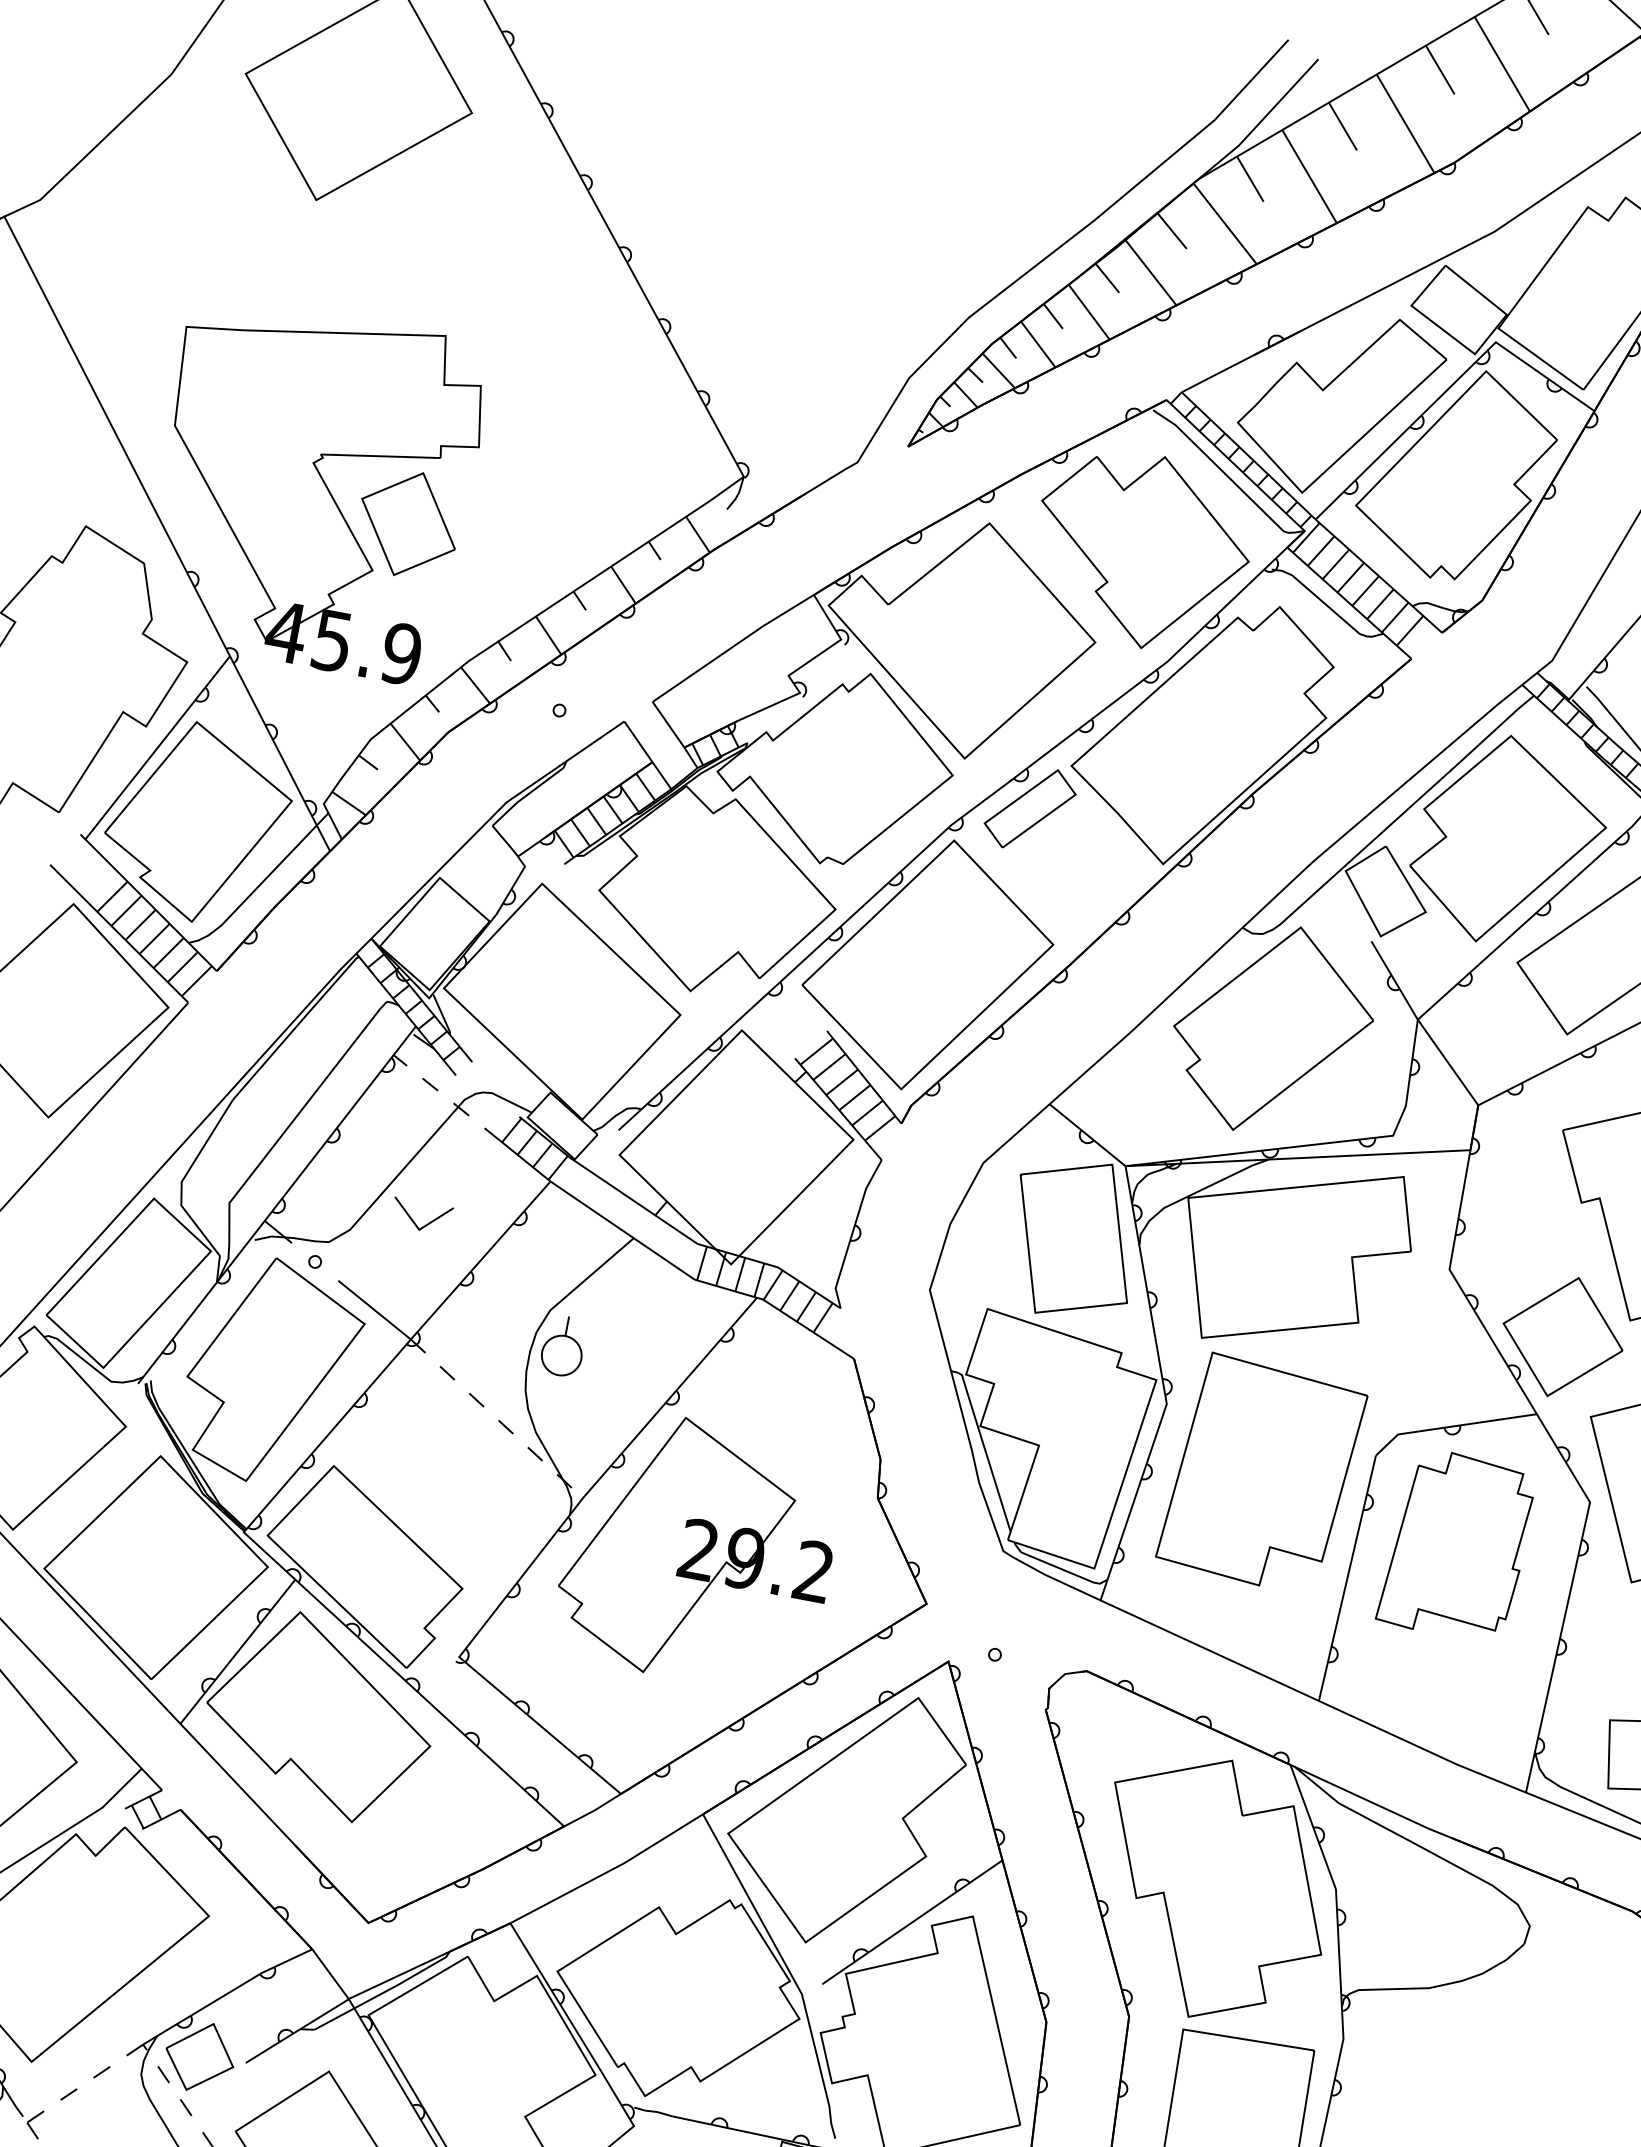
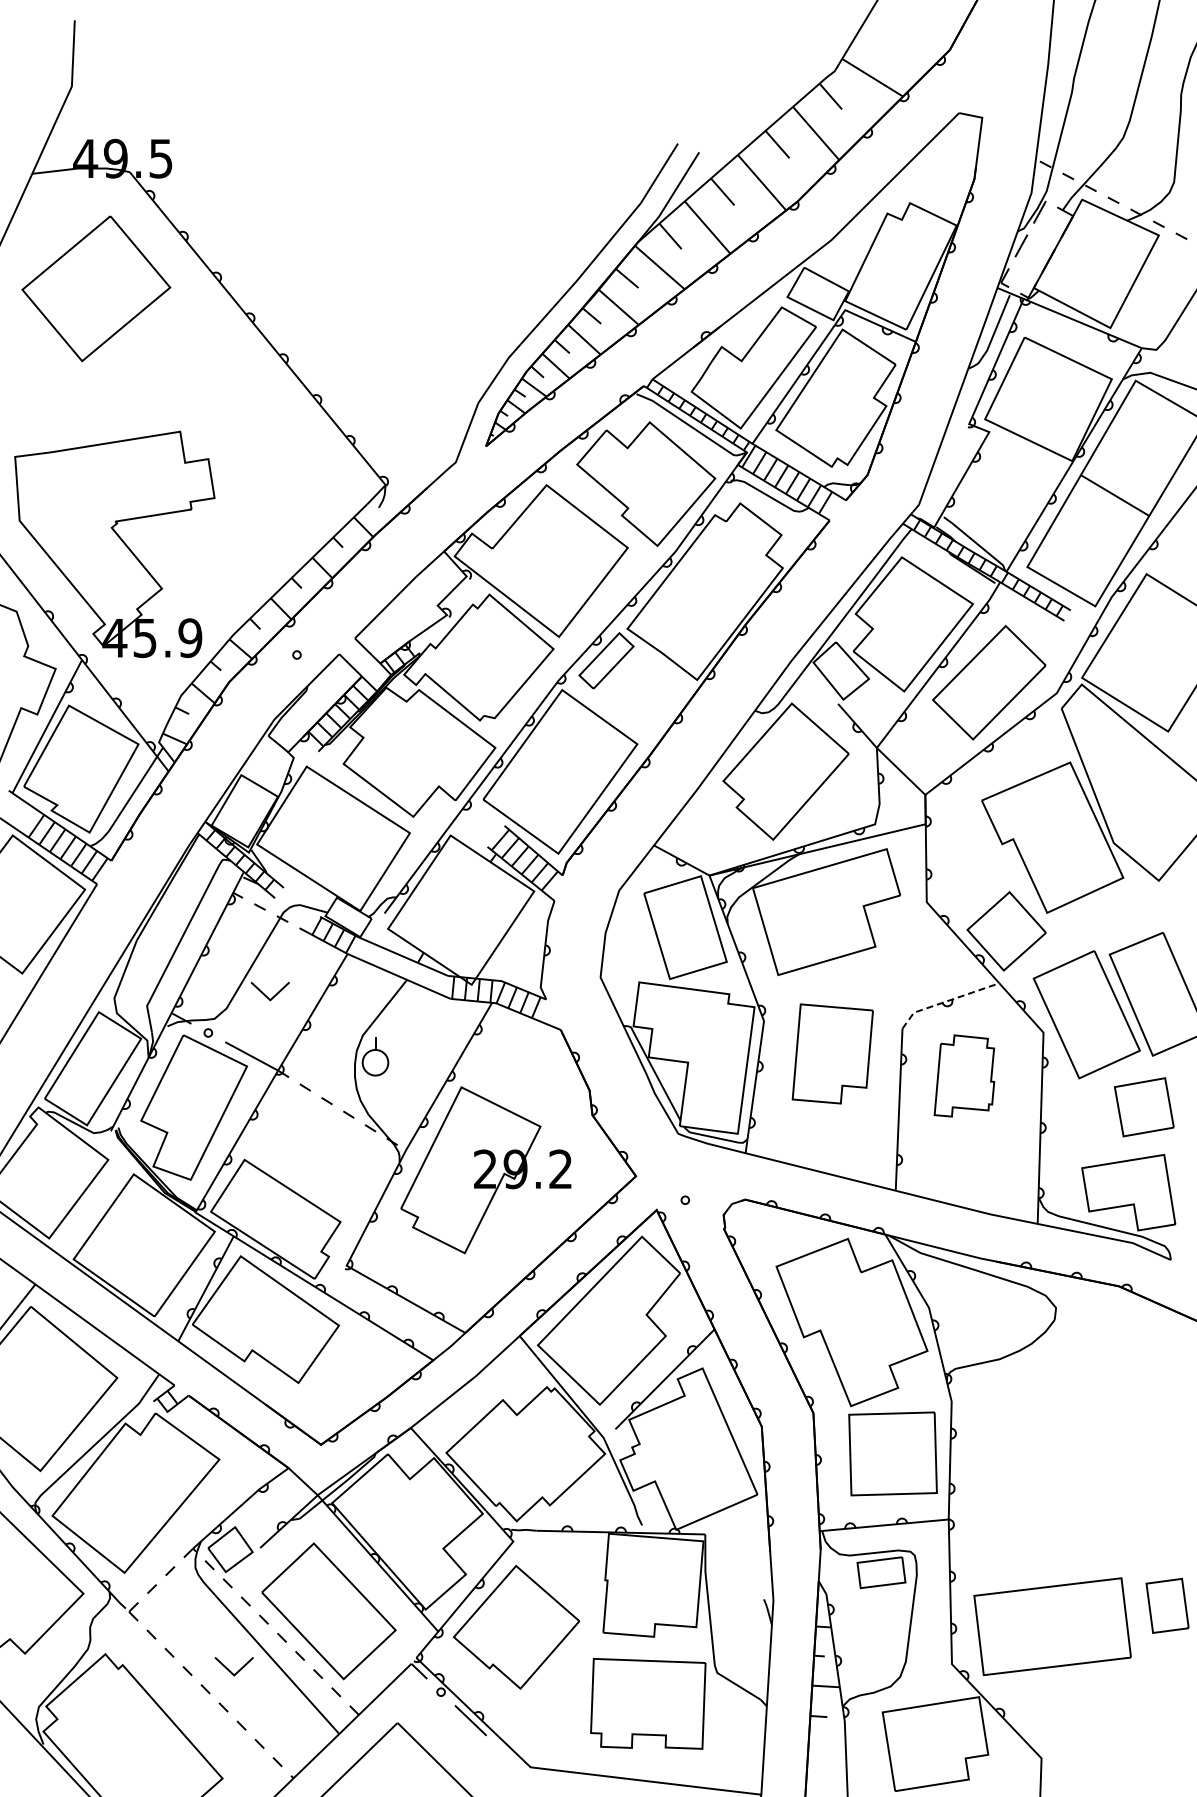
part: (407, 524) -> (178, 555), removed
line: (1450, 1426) -> (946, 1001), solid -> dashed
part: (1261, 1473) -> (832, 1053), size x0.7
part: (1457, 1544) -> (964, 1075), size x0.7

